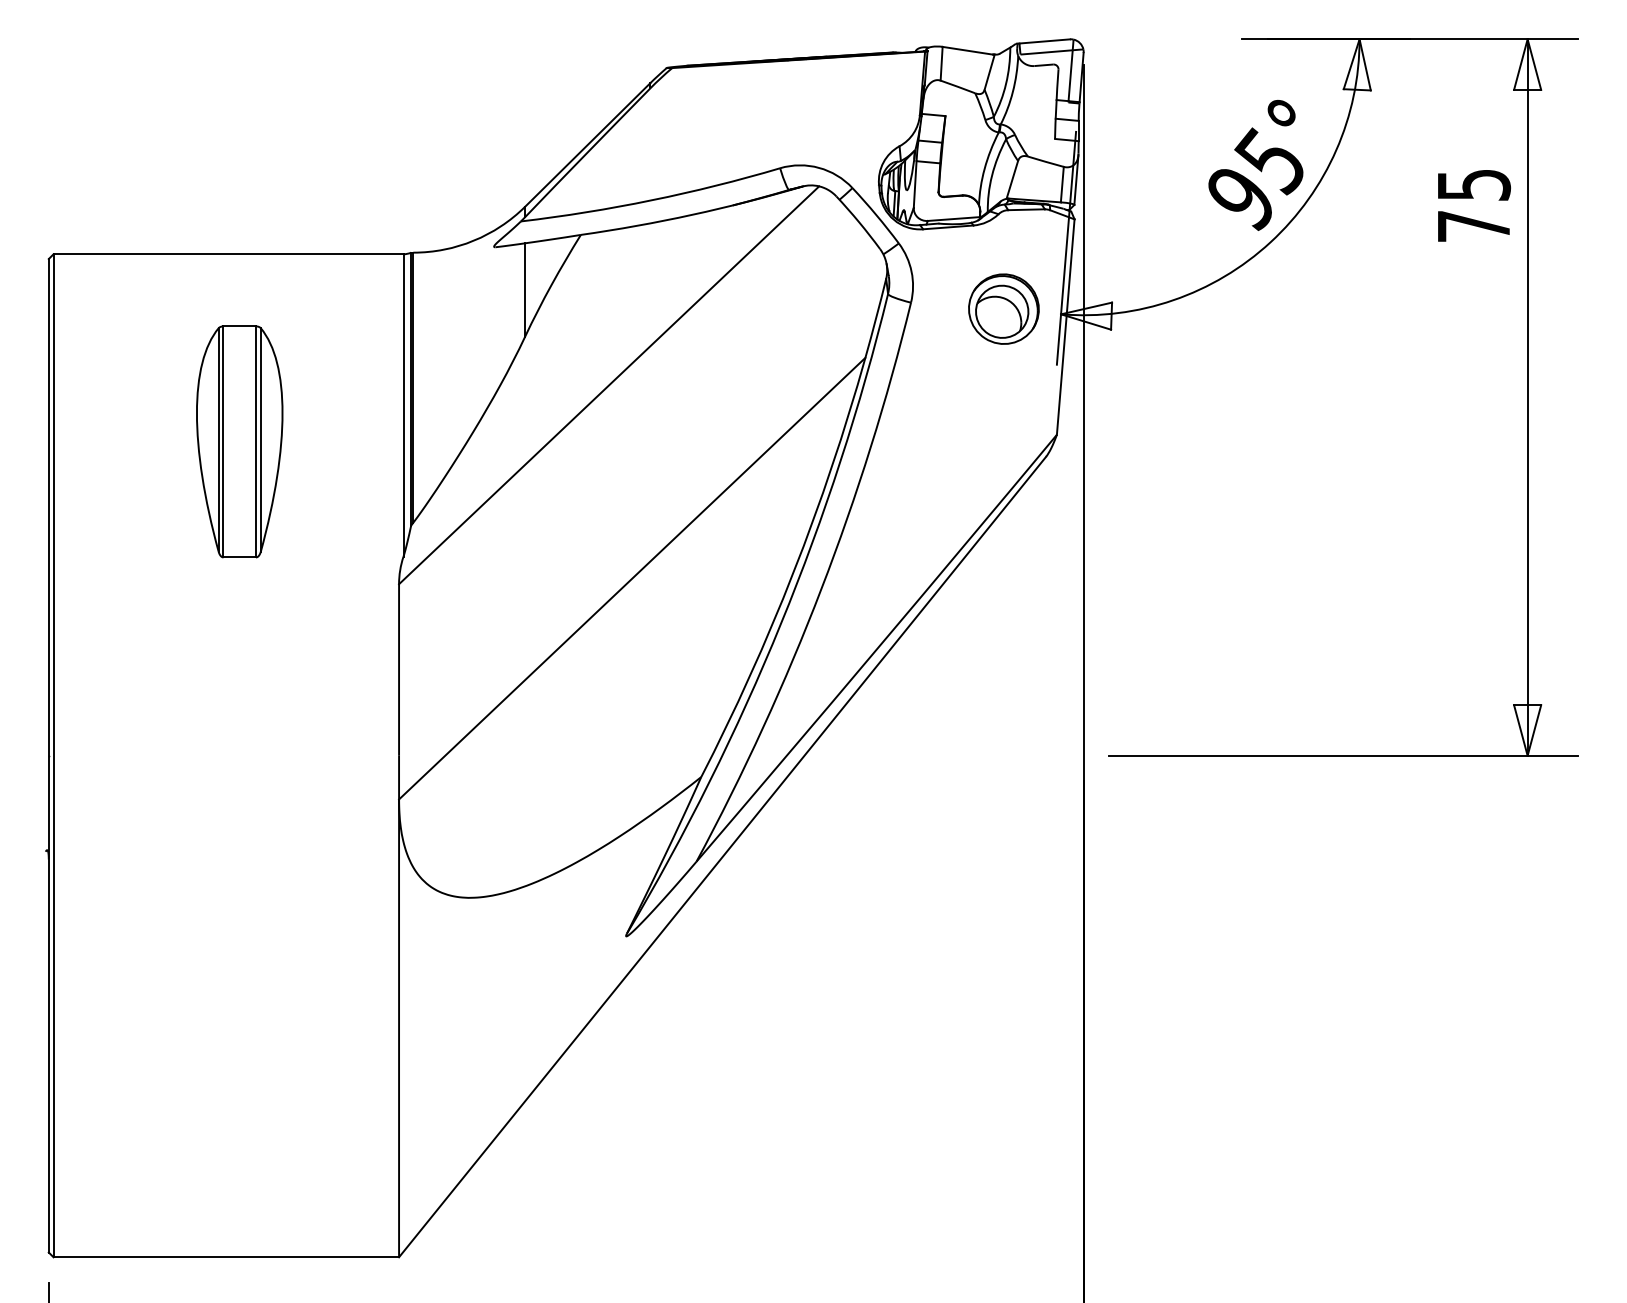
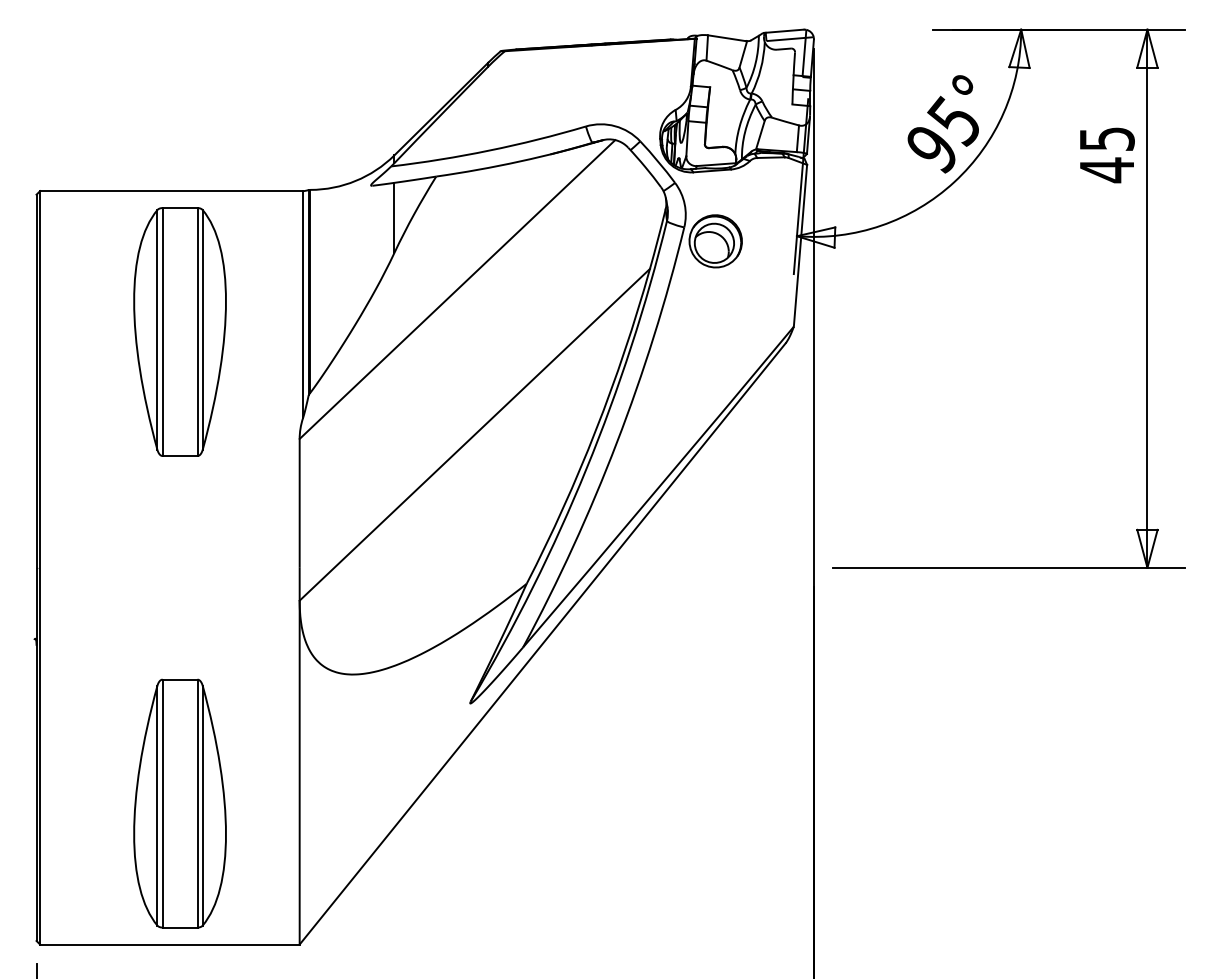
text: (1473, 226) -> (1106, 170), 75 -> 45
part: (1003, 308) -> (715, 240), moved
part: (239, 441) -> (179, 331), size x1.43
part: (239, 1069) -> (179, 803), added

